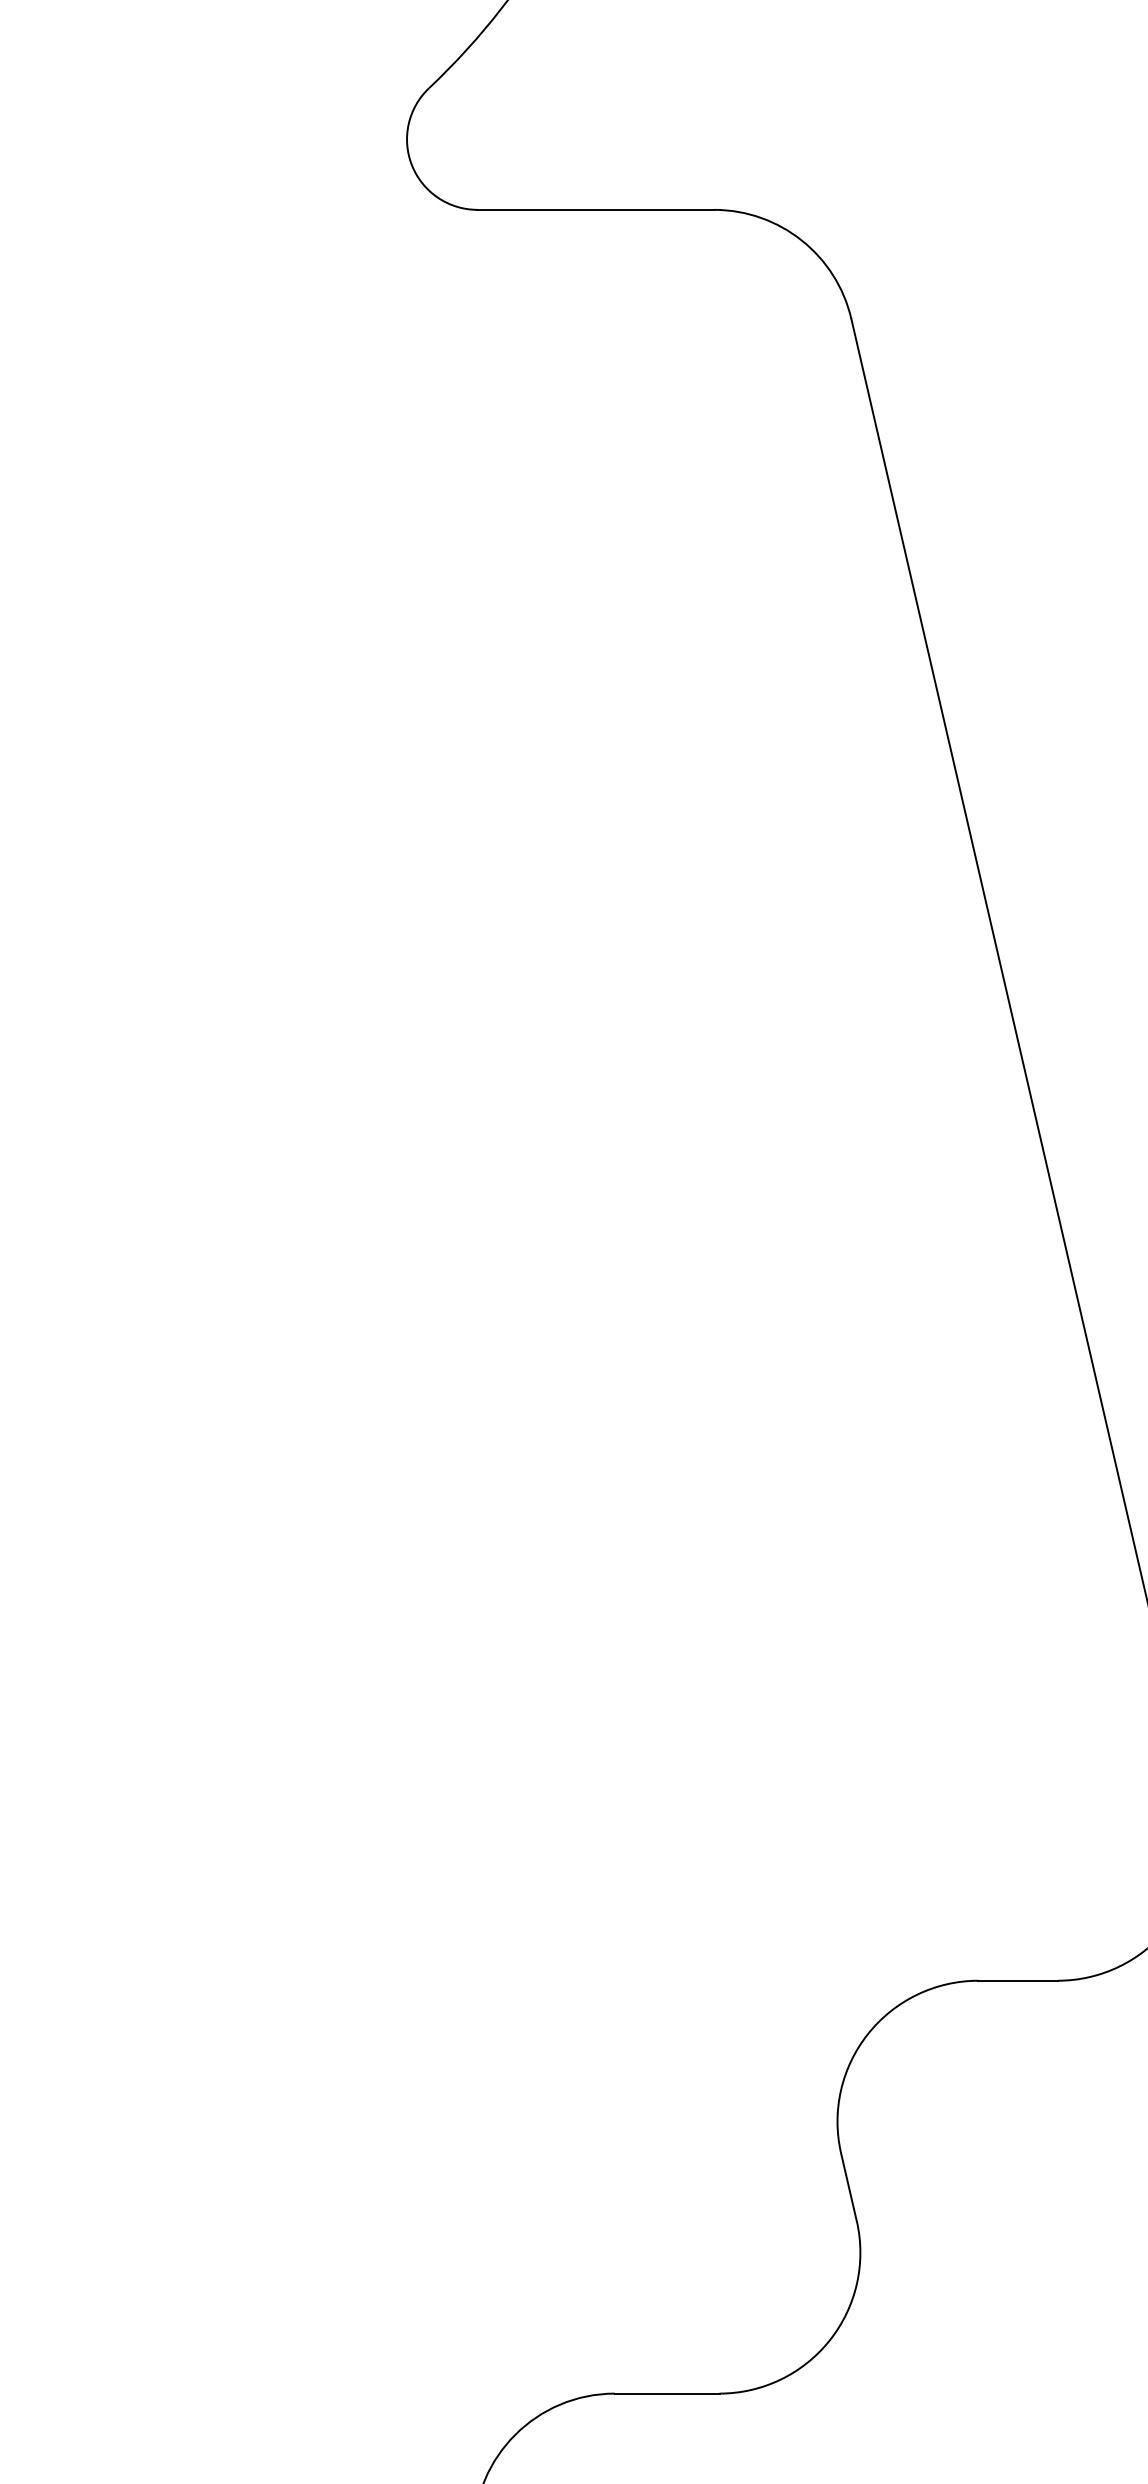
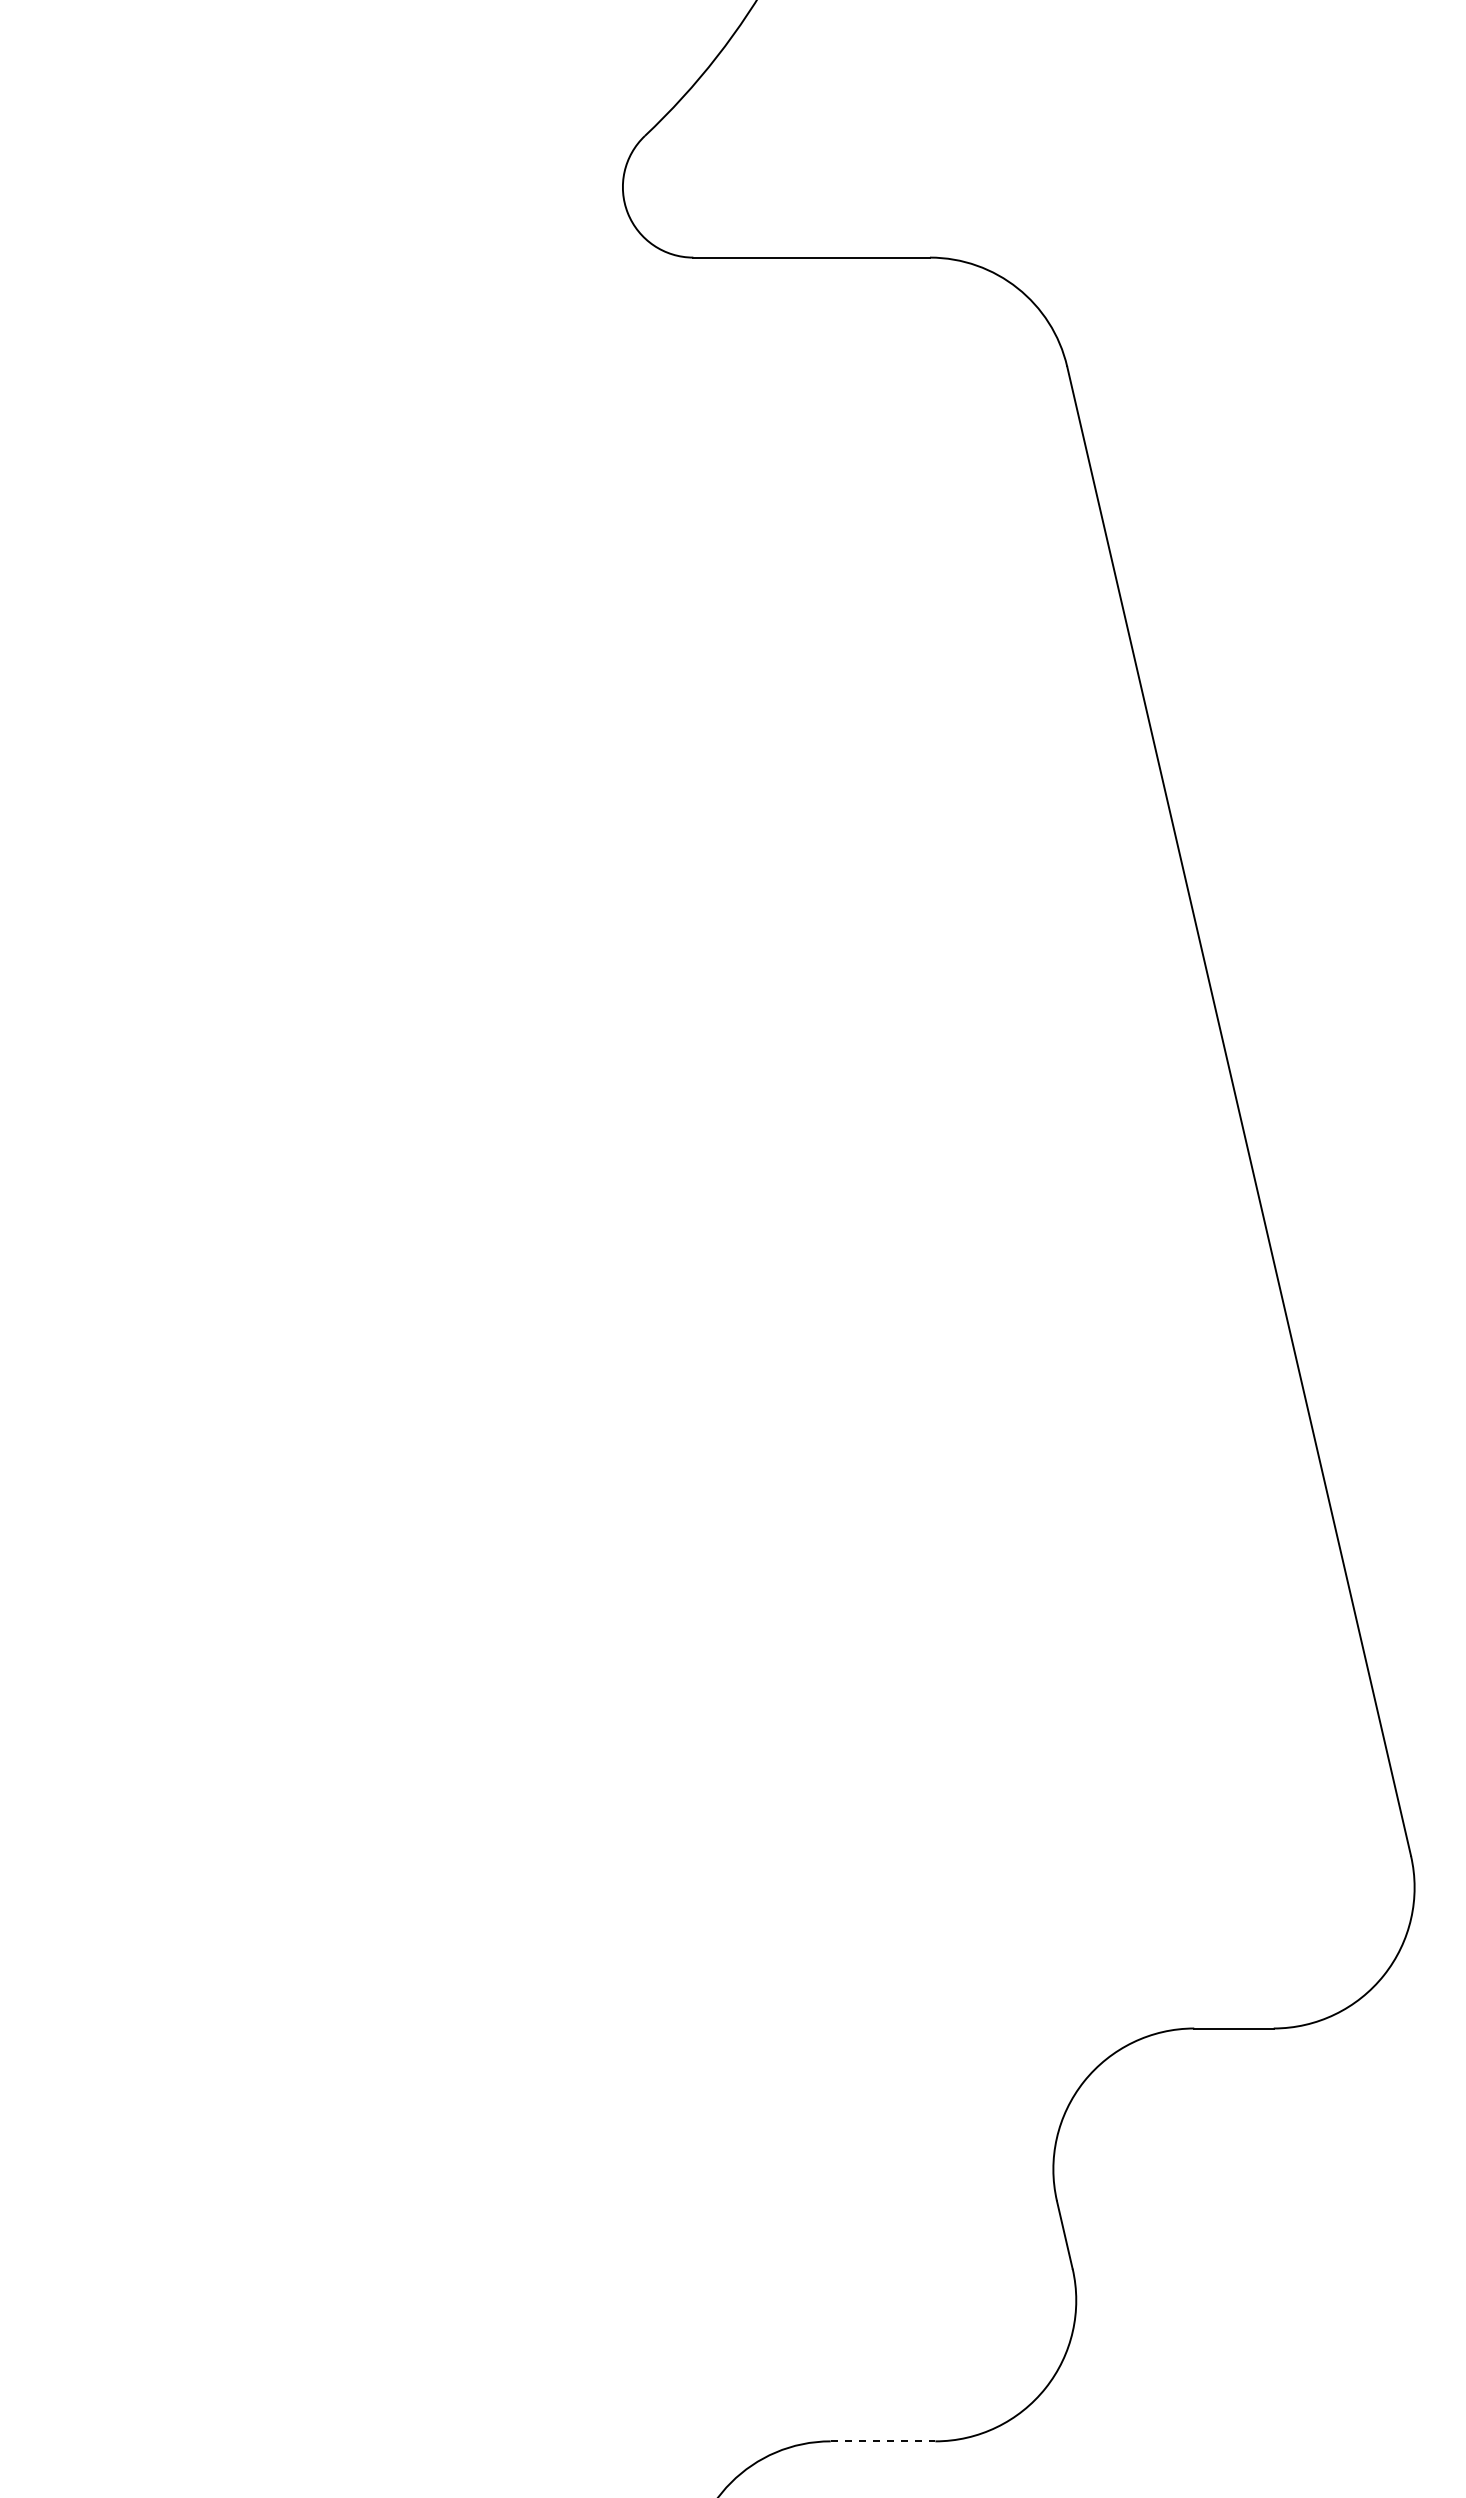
line: (667, 2393) -> (883, 2441), solid -> dashed

